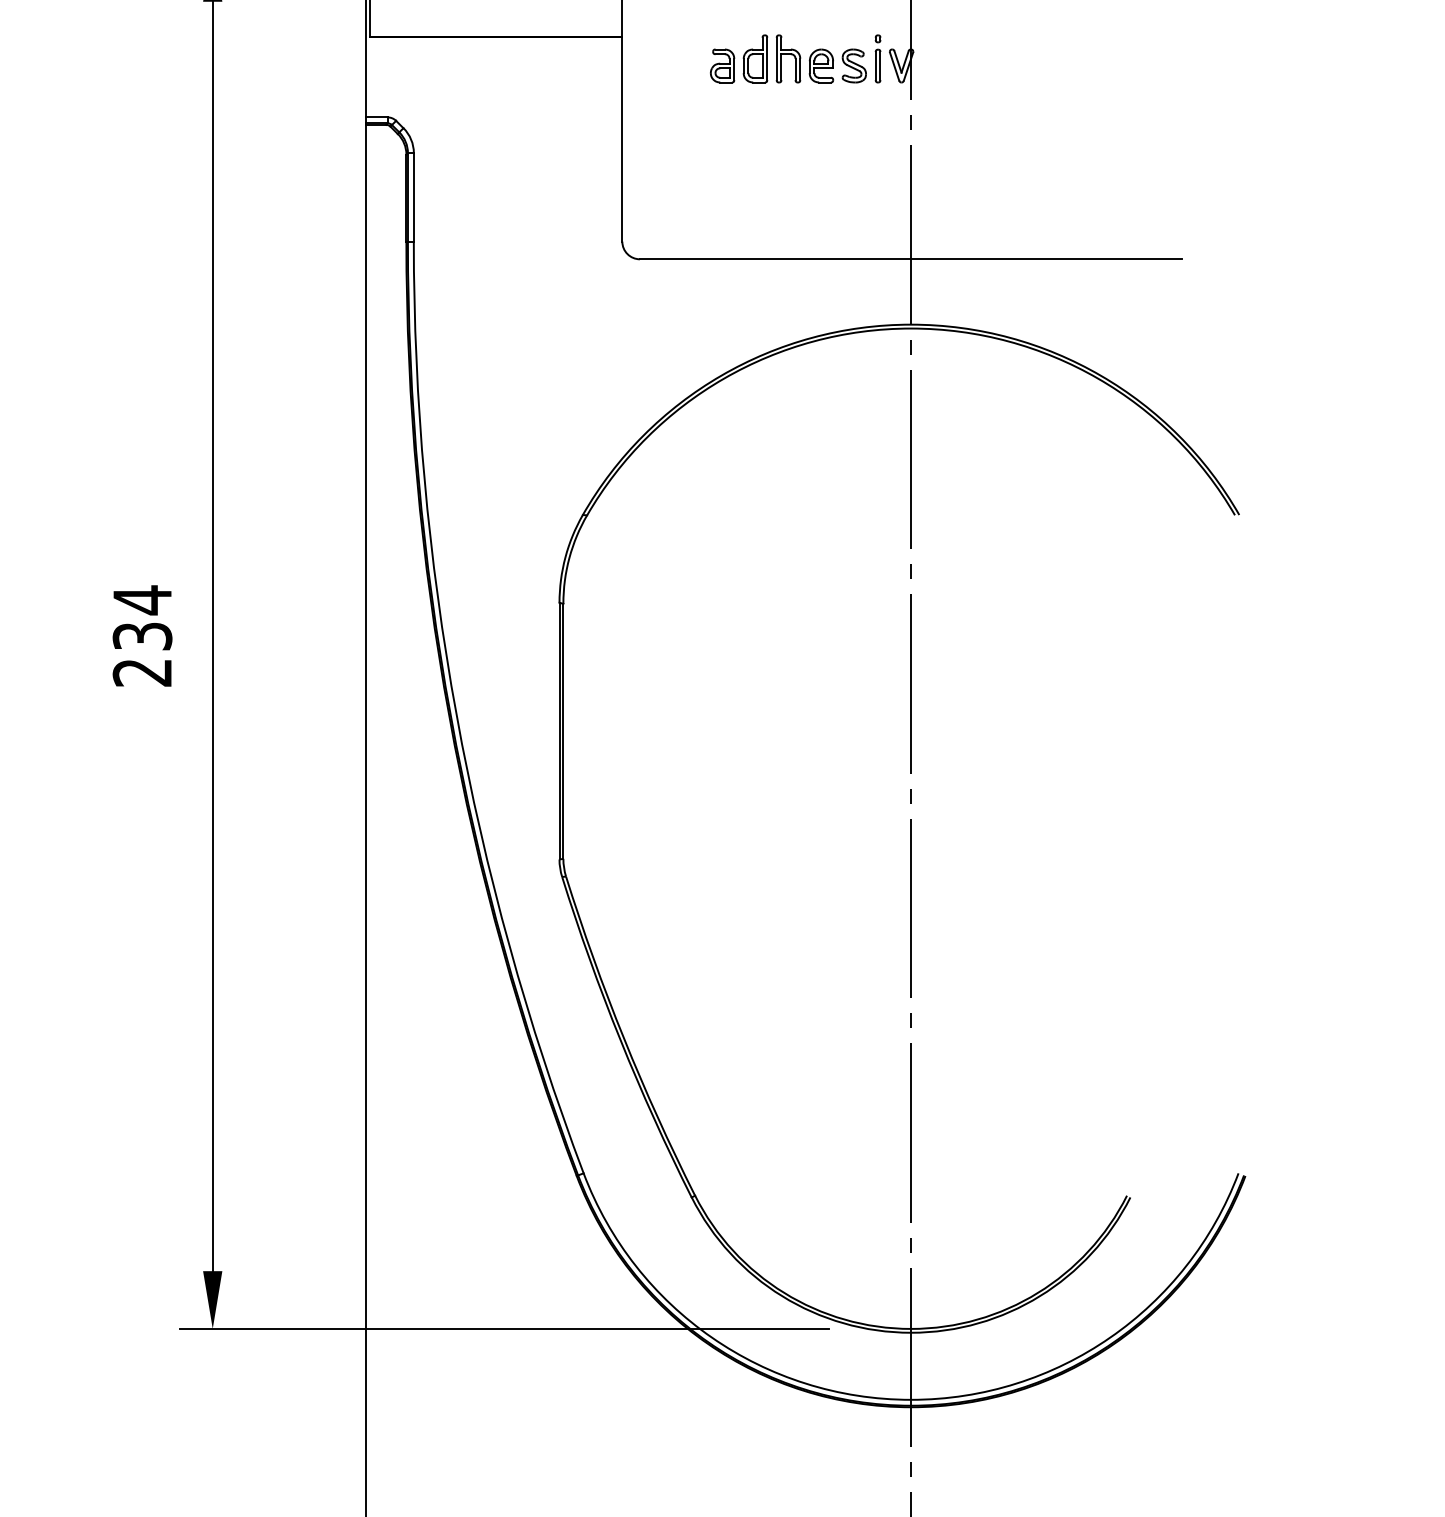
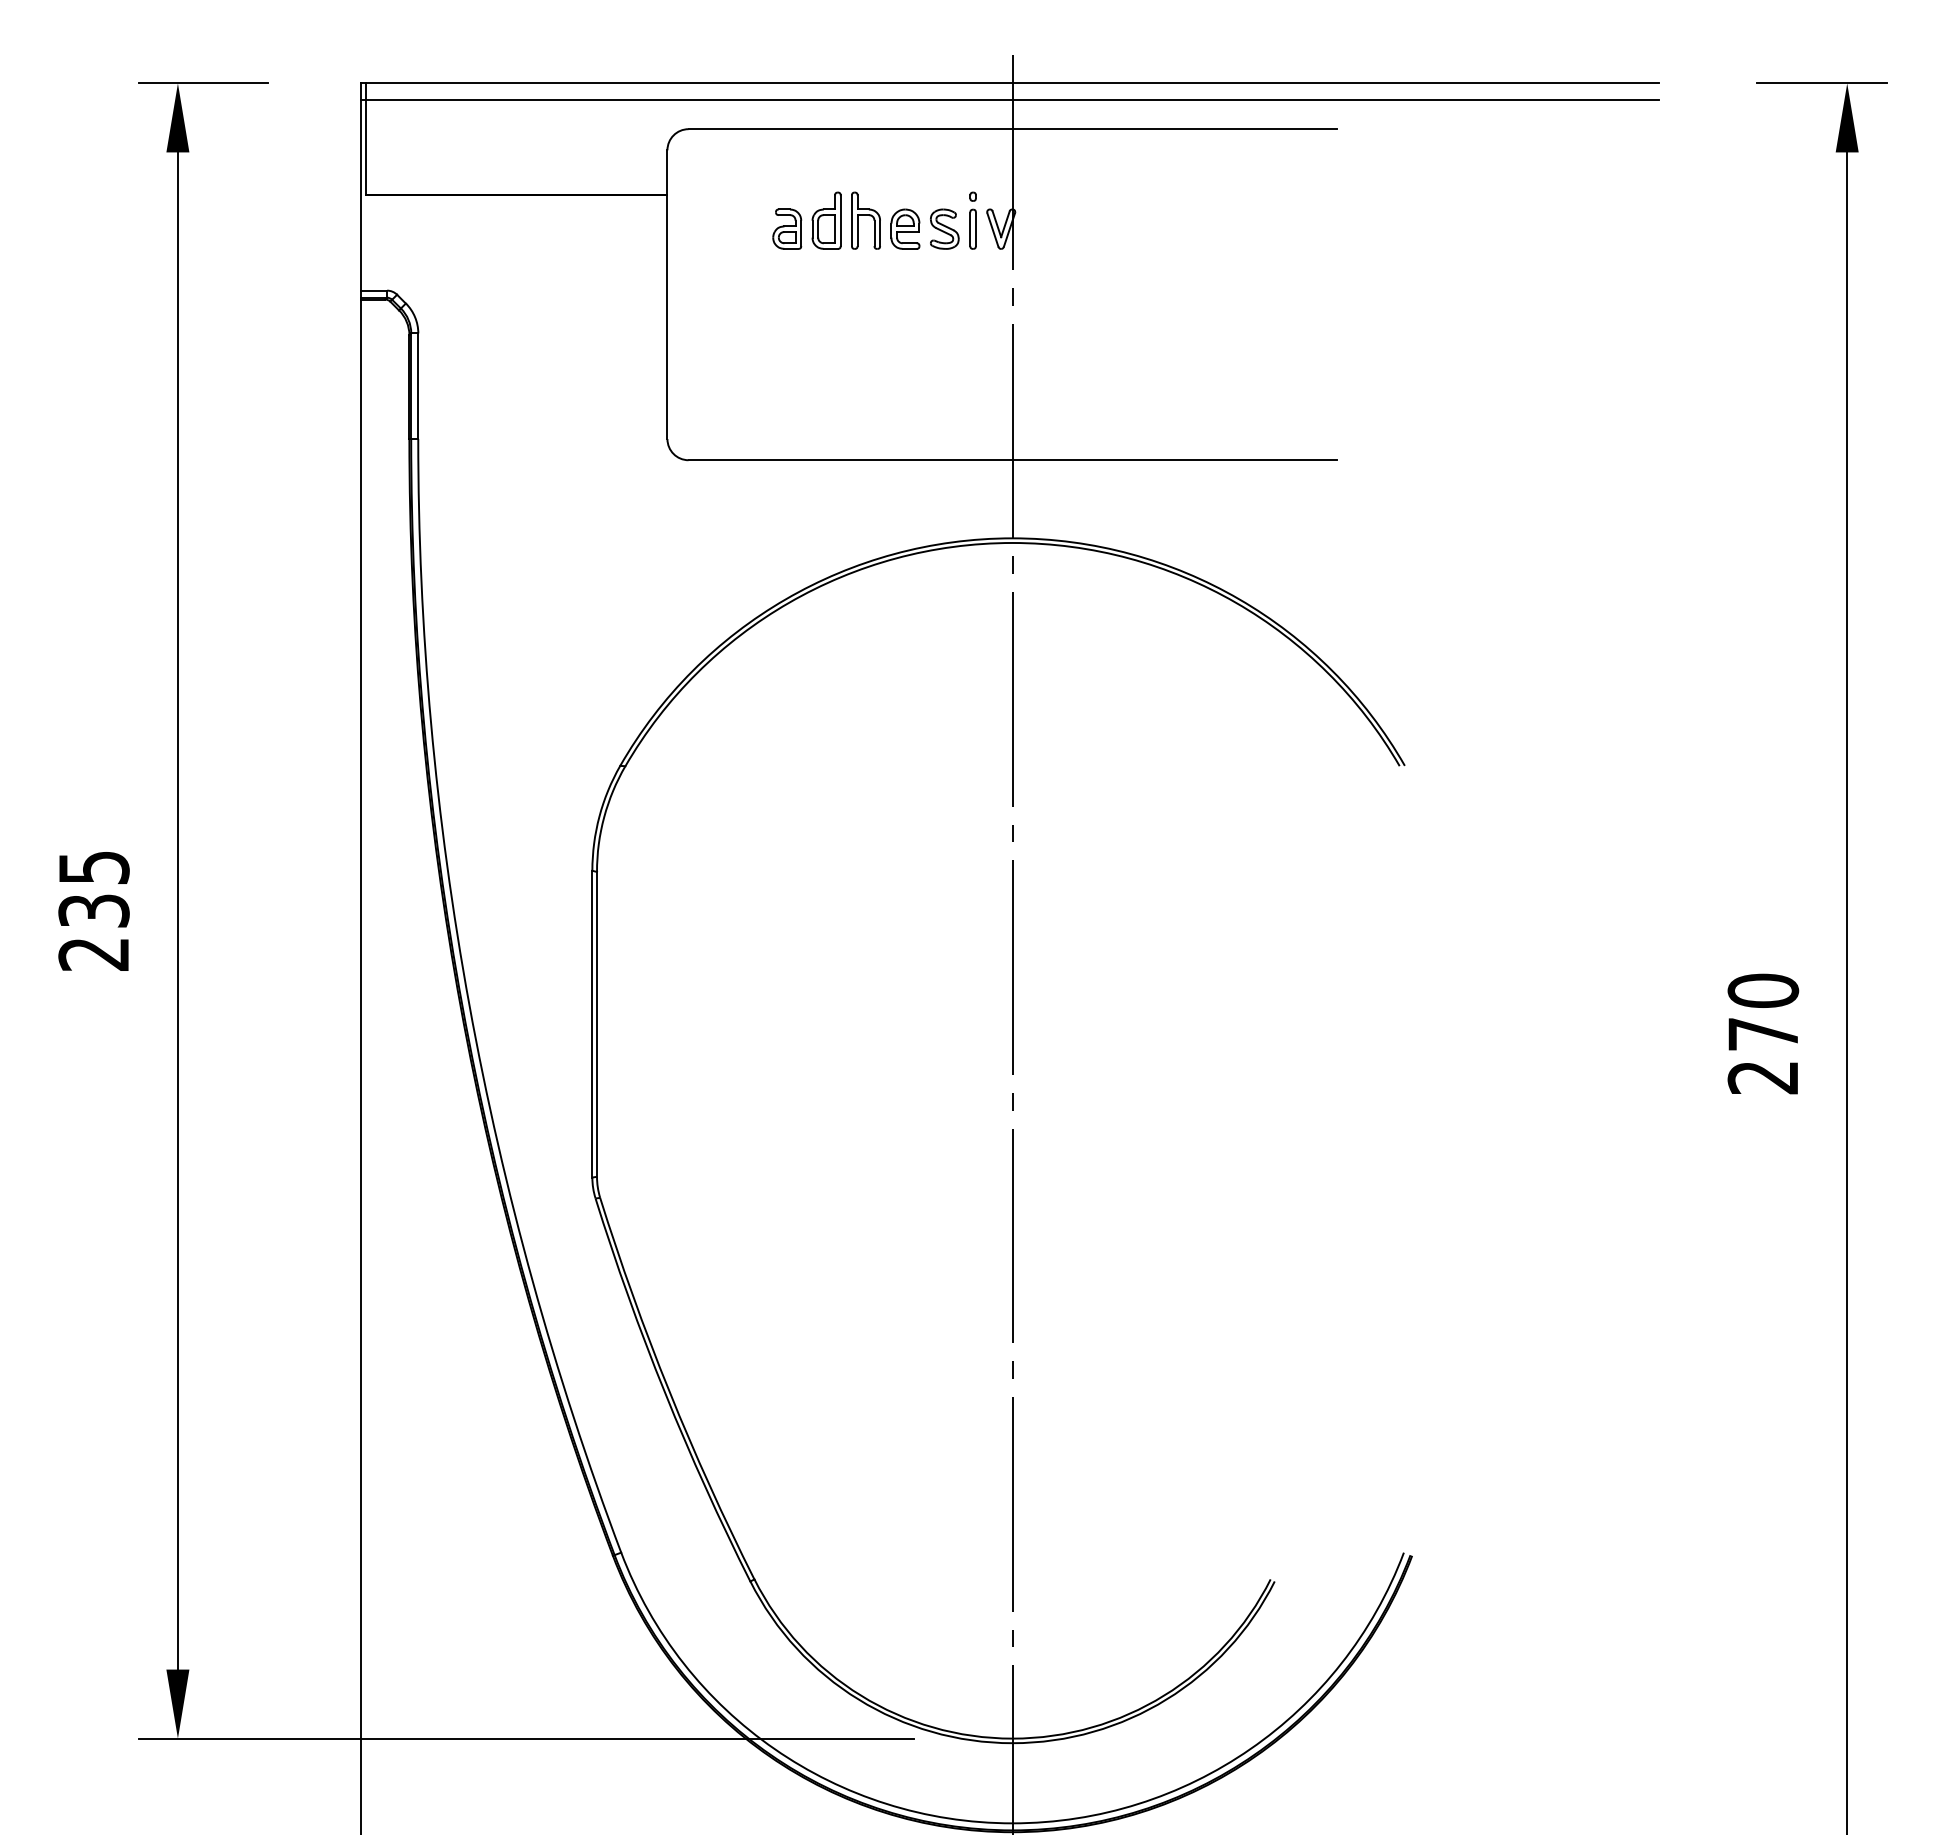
text: (142, 600) -> (94, 867), 234 -> 235

